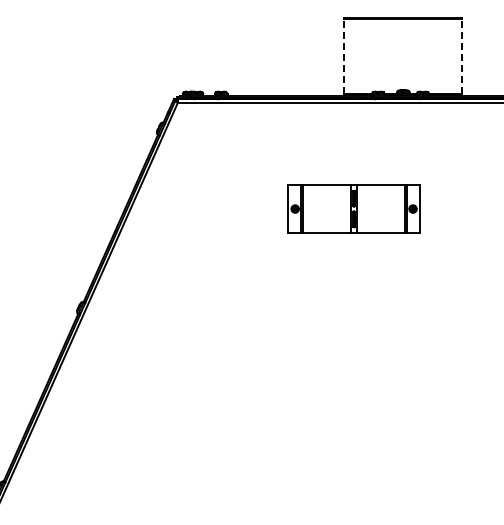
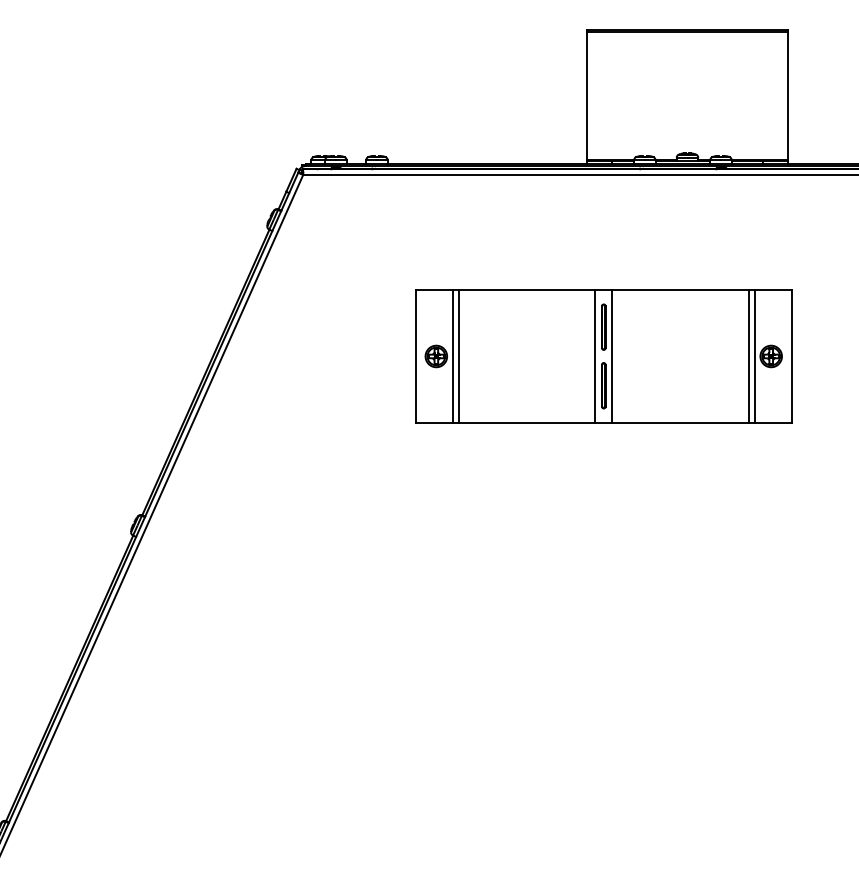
line: (344, 56) -> (587, 96), dashed -> solid
line: (462, 56) -> (788, 96), dashed -> solid
part: (353, 208) -> (602, 355), size x1.67

